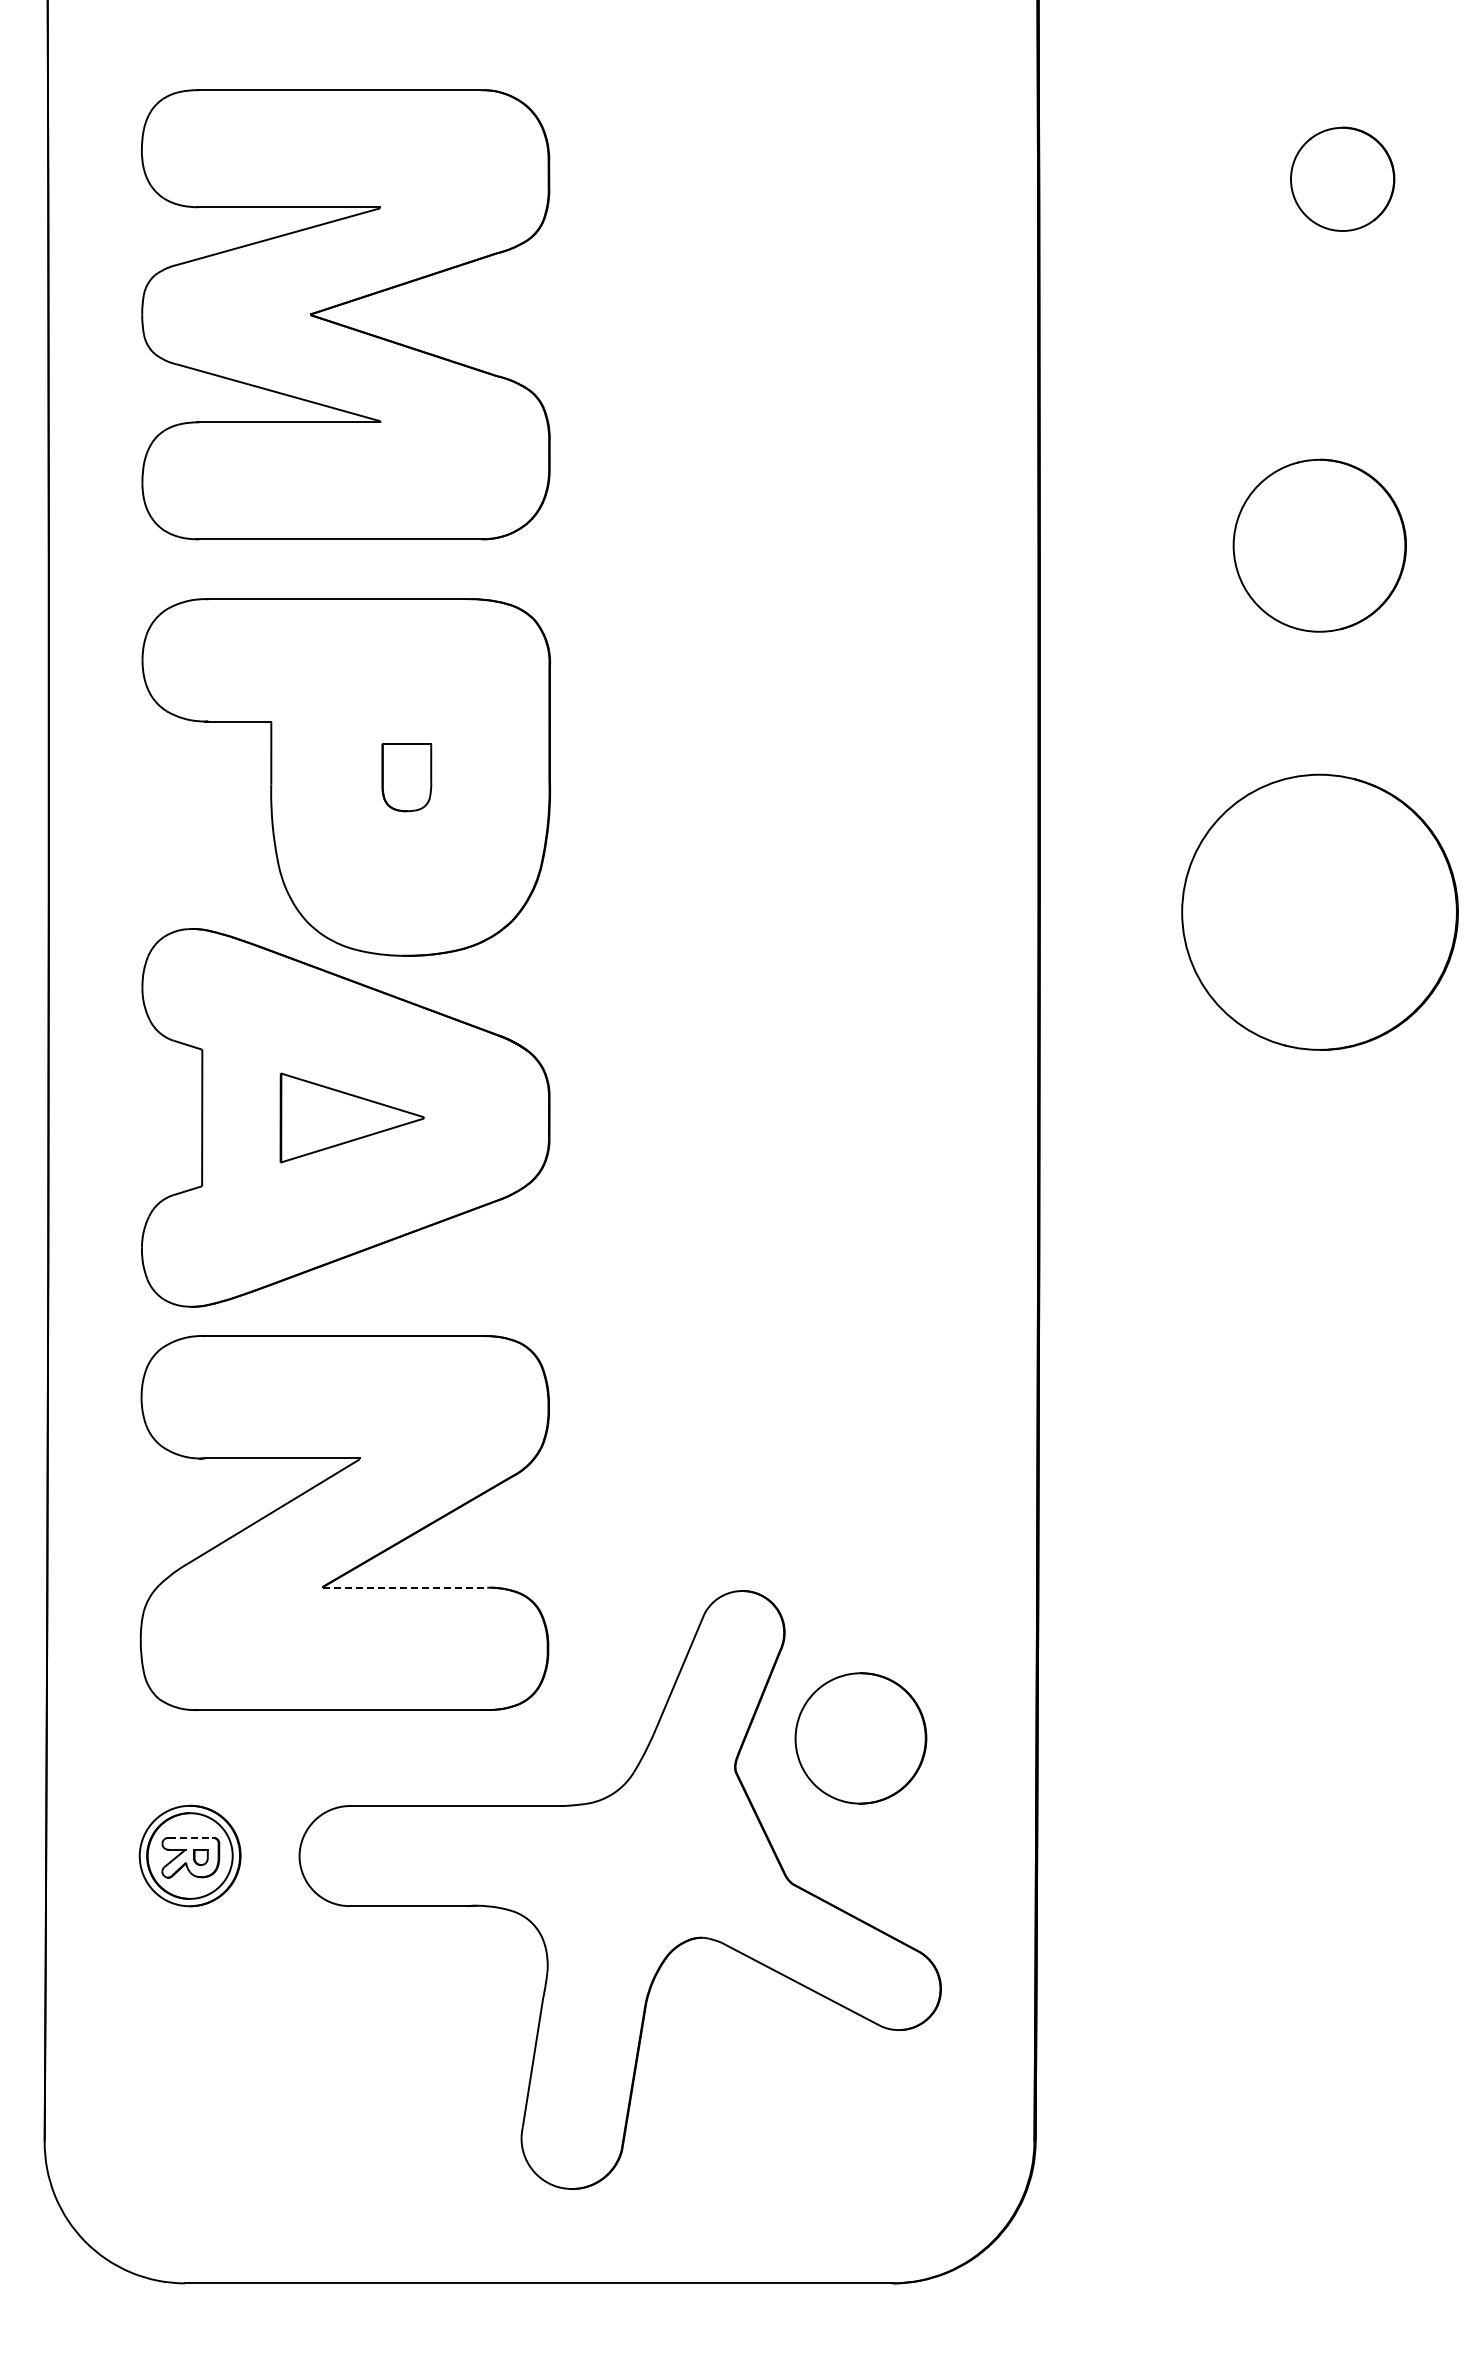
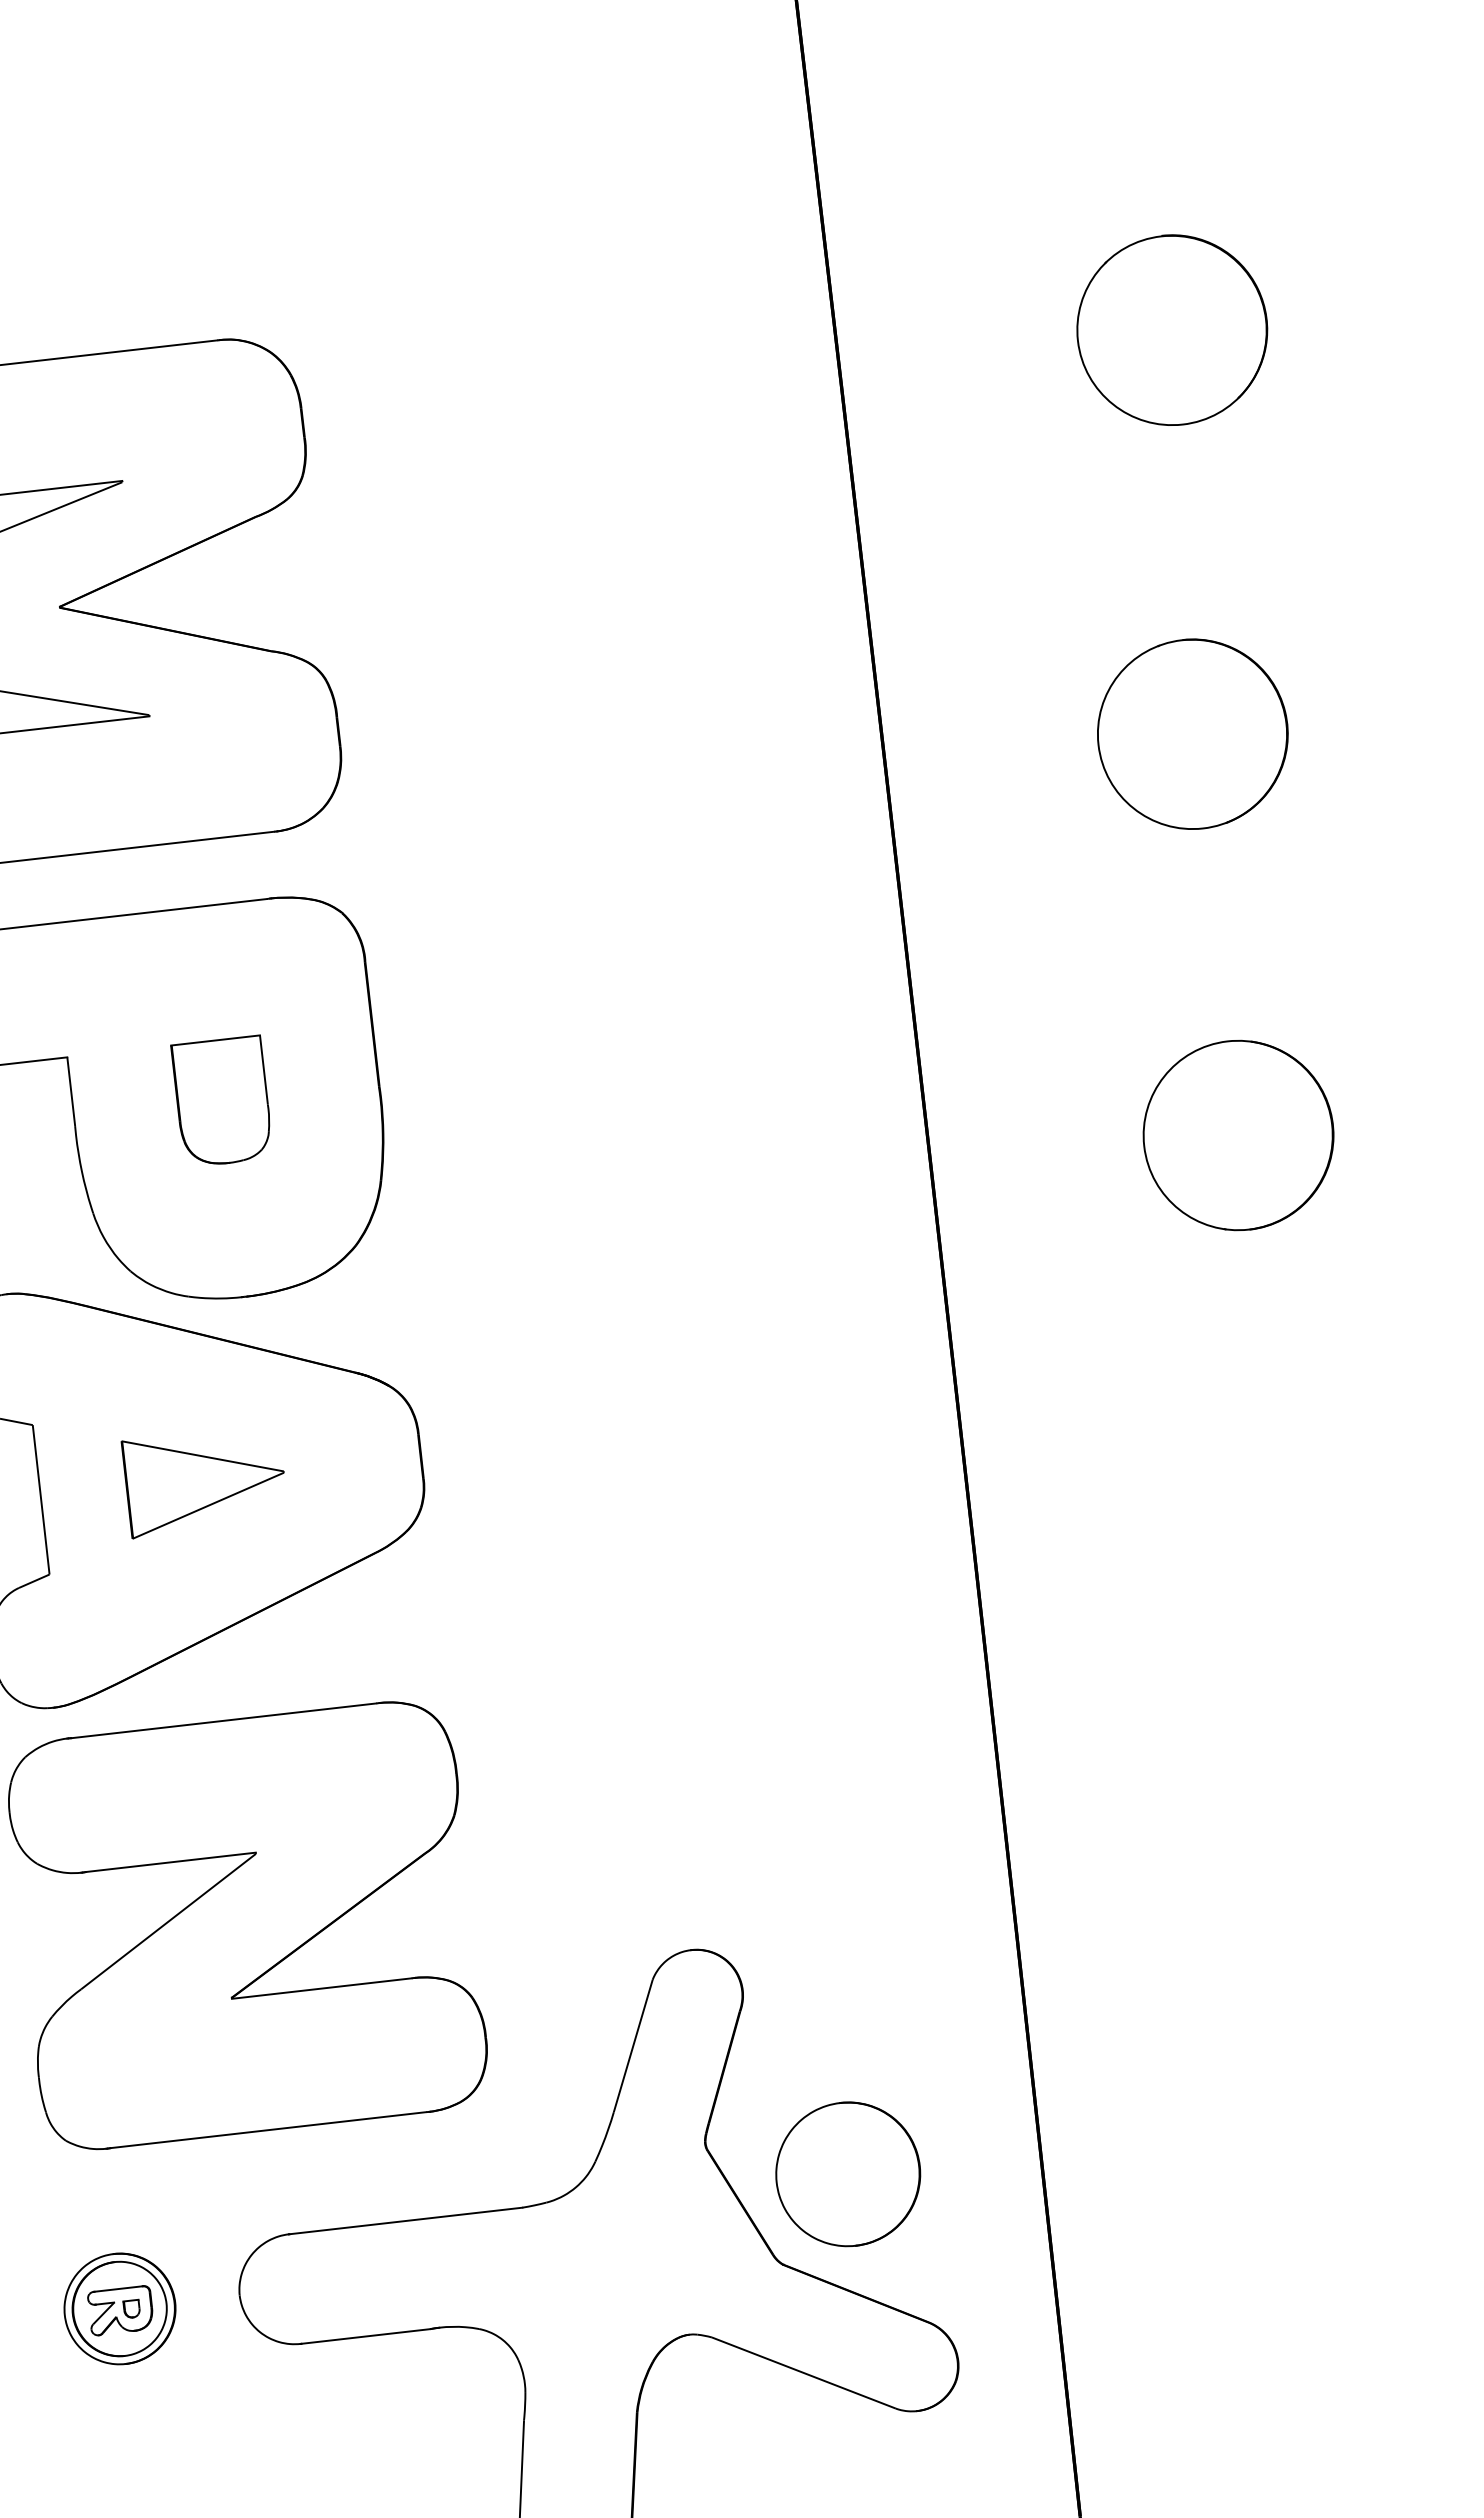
part: (1342, 179) -> (1171, 330), size x1.67
part: (406, 777) -> (222, 1101), size x1.67
part: (1319, 912) -> (1238, 1135), size x0.62
line: (405, 1587) -> (322, 1988), dashed -> solid
part: (860, 1738) -> (847, 2174), moved
line: (190, 1837) -> (118, 2288), dashed -> solid

